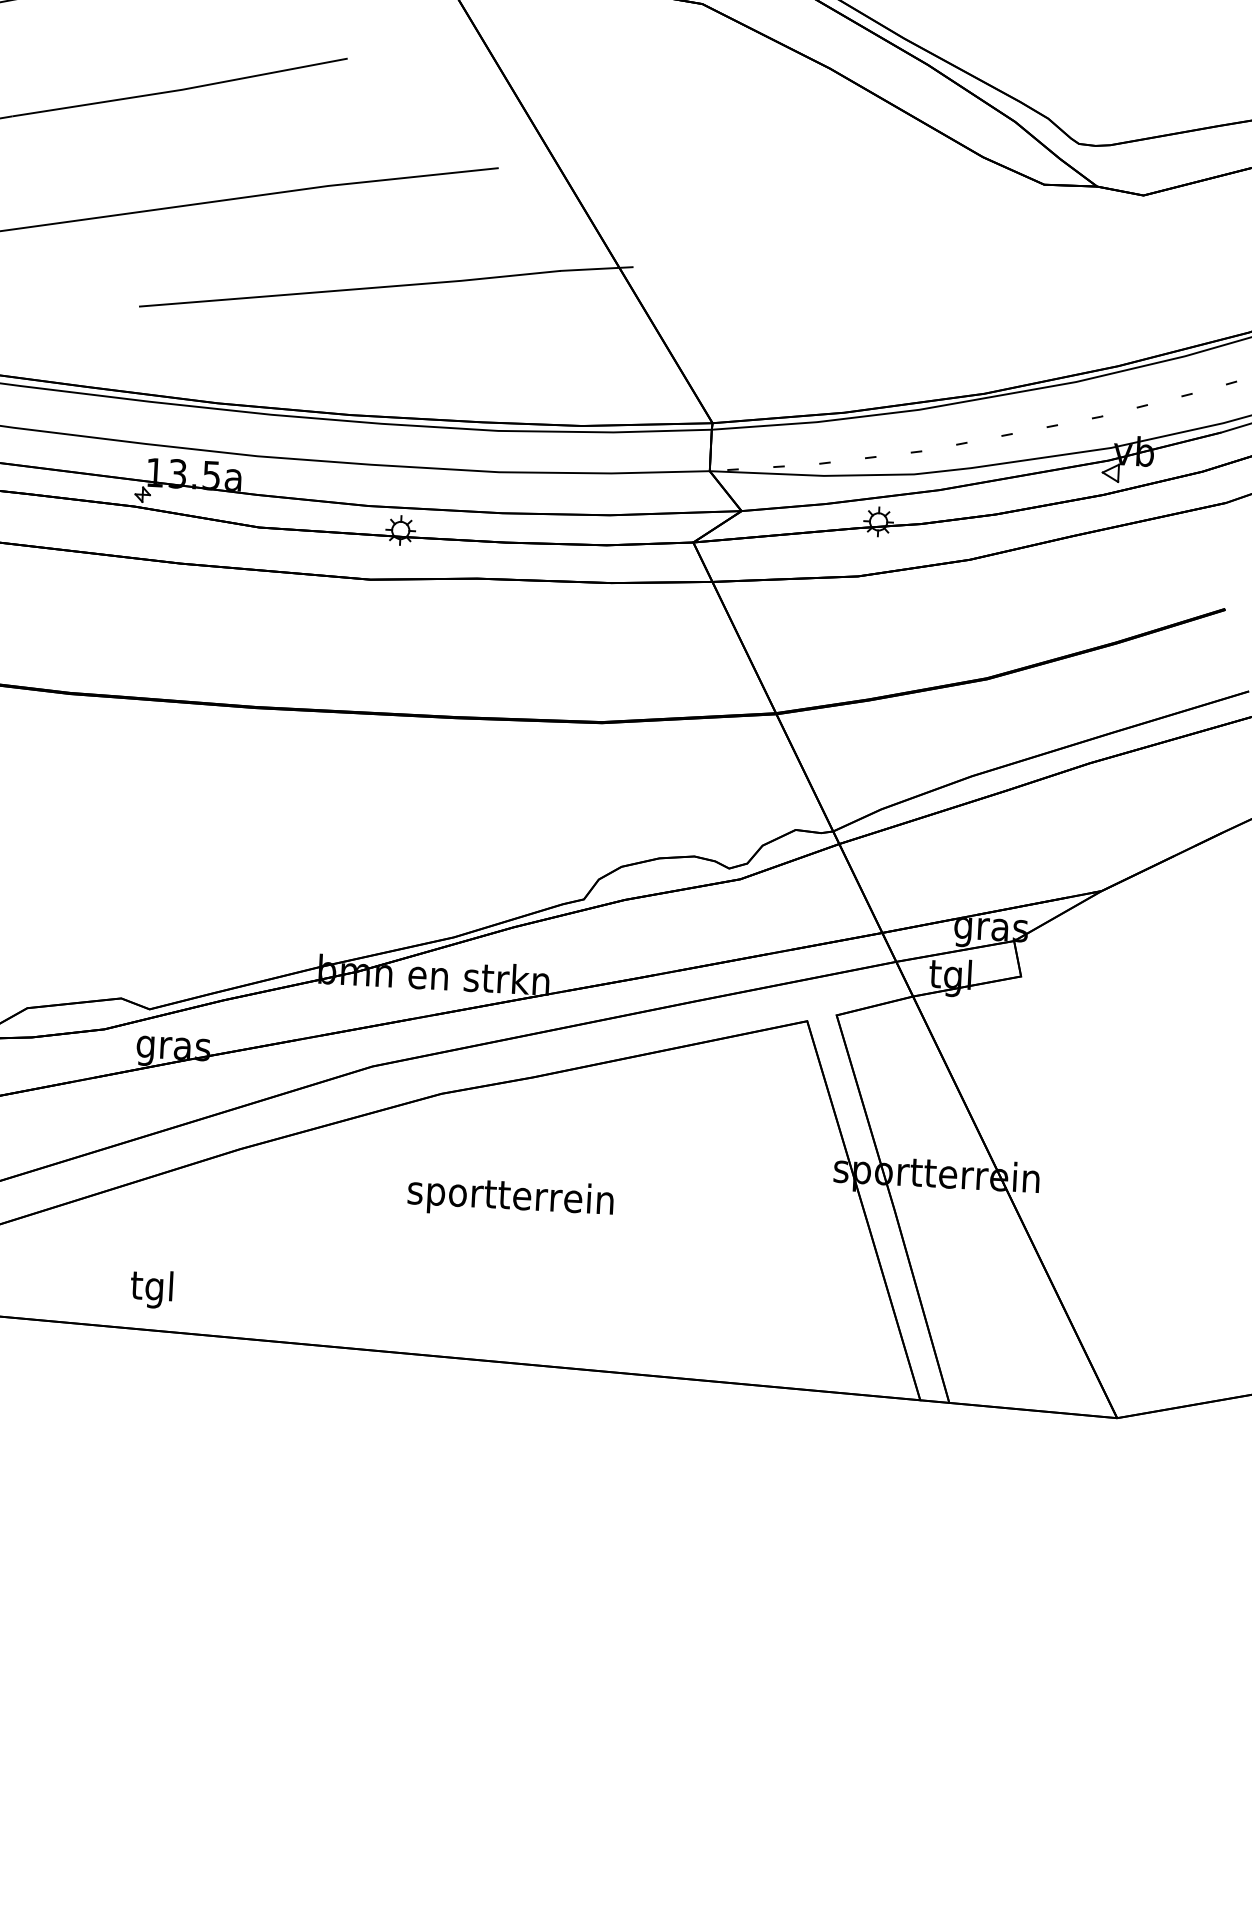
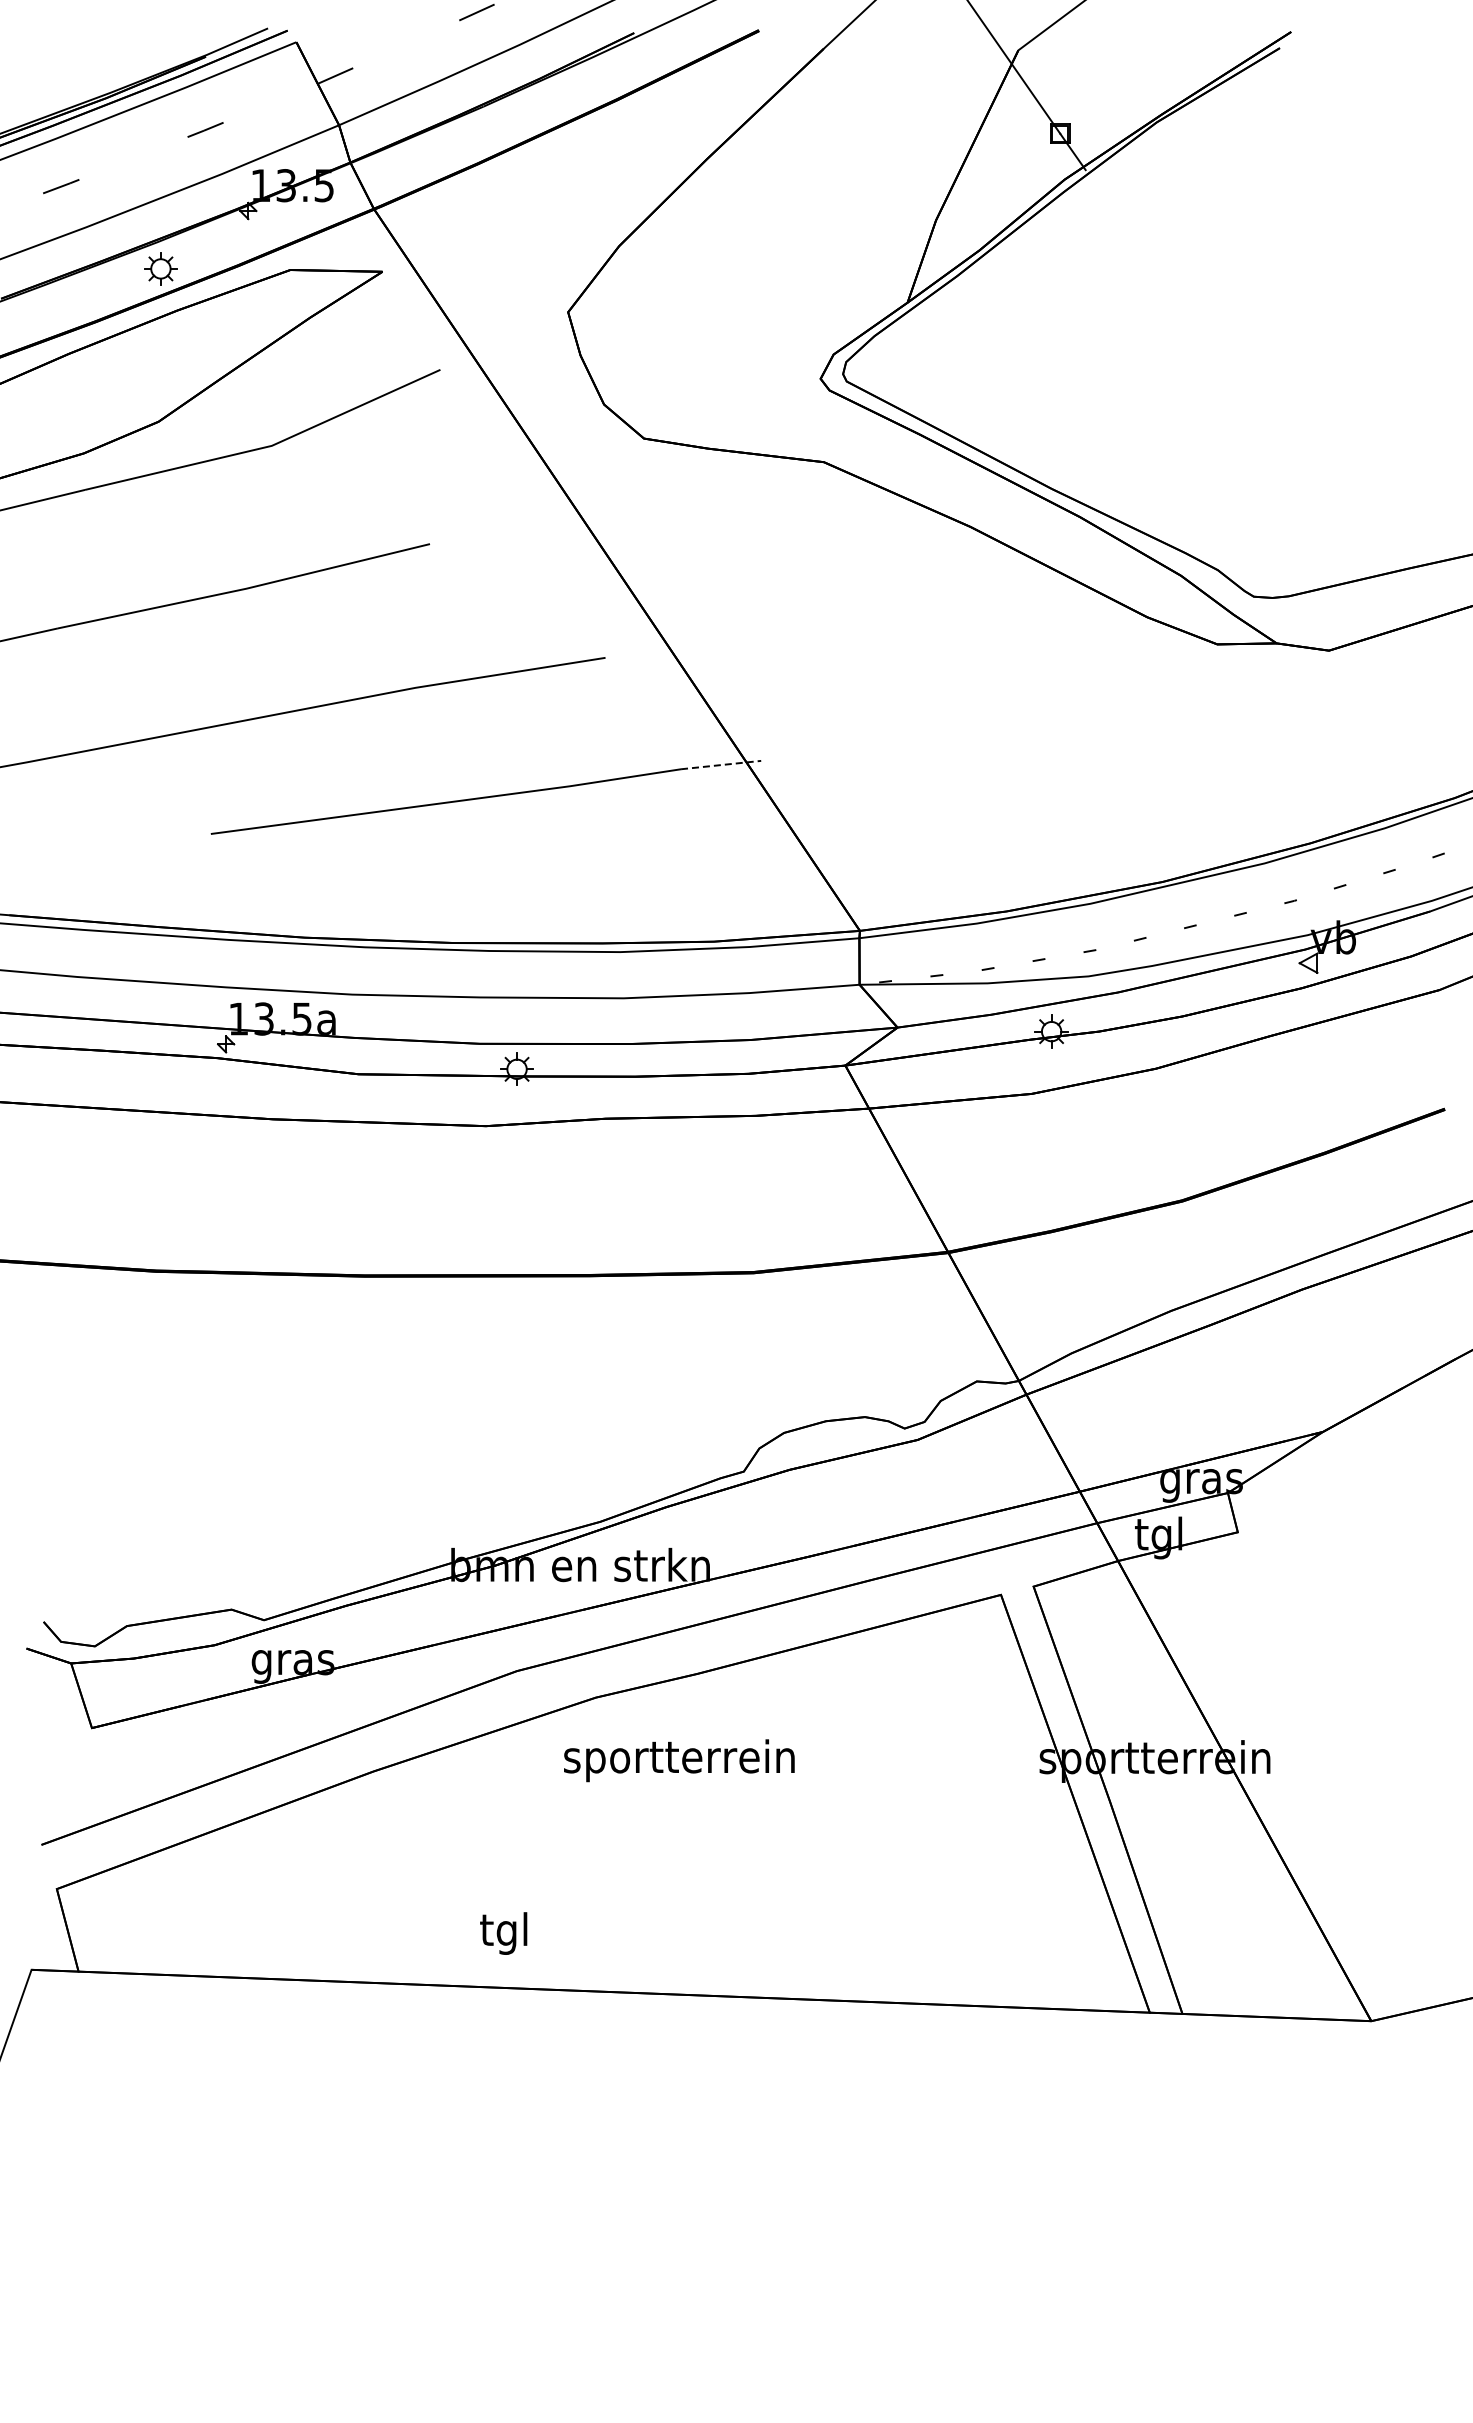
line: (597, 269) -> (721, 765), solid -> dashed
text: (510, 1198) -> (679, 1760), moved
text: (151, 1289) -> (503, 1933), moved

